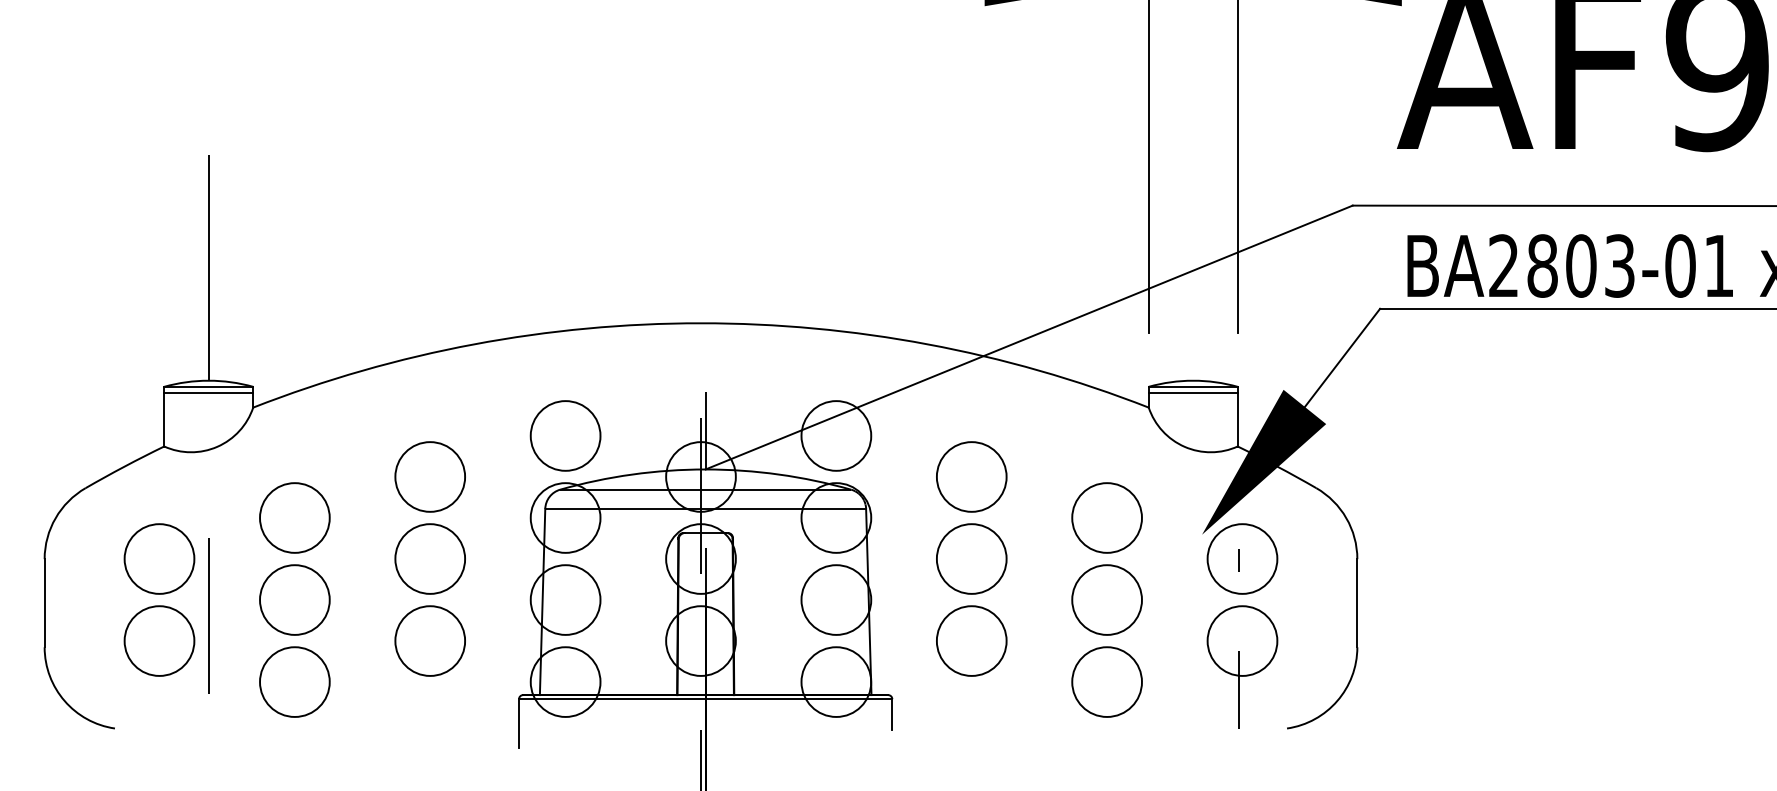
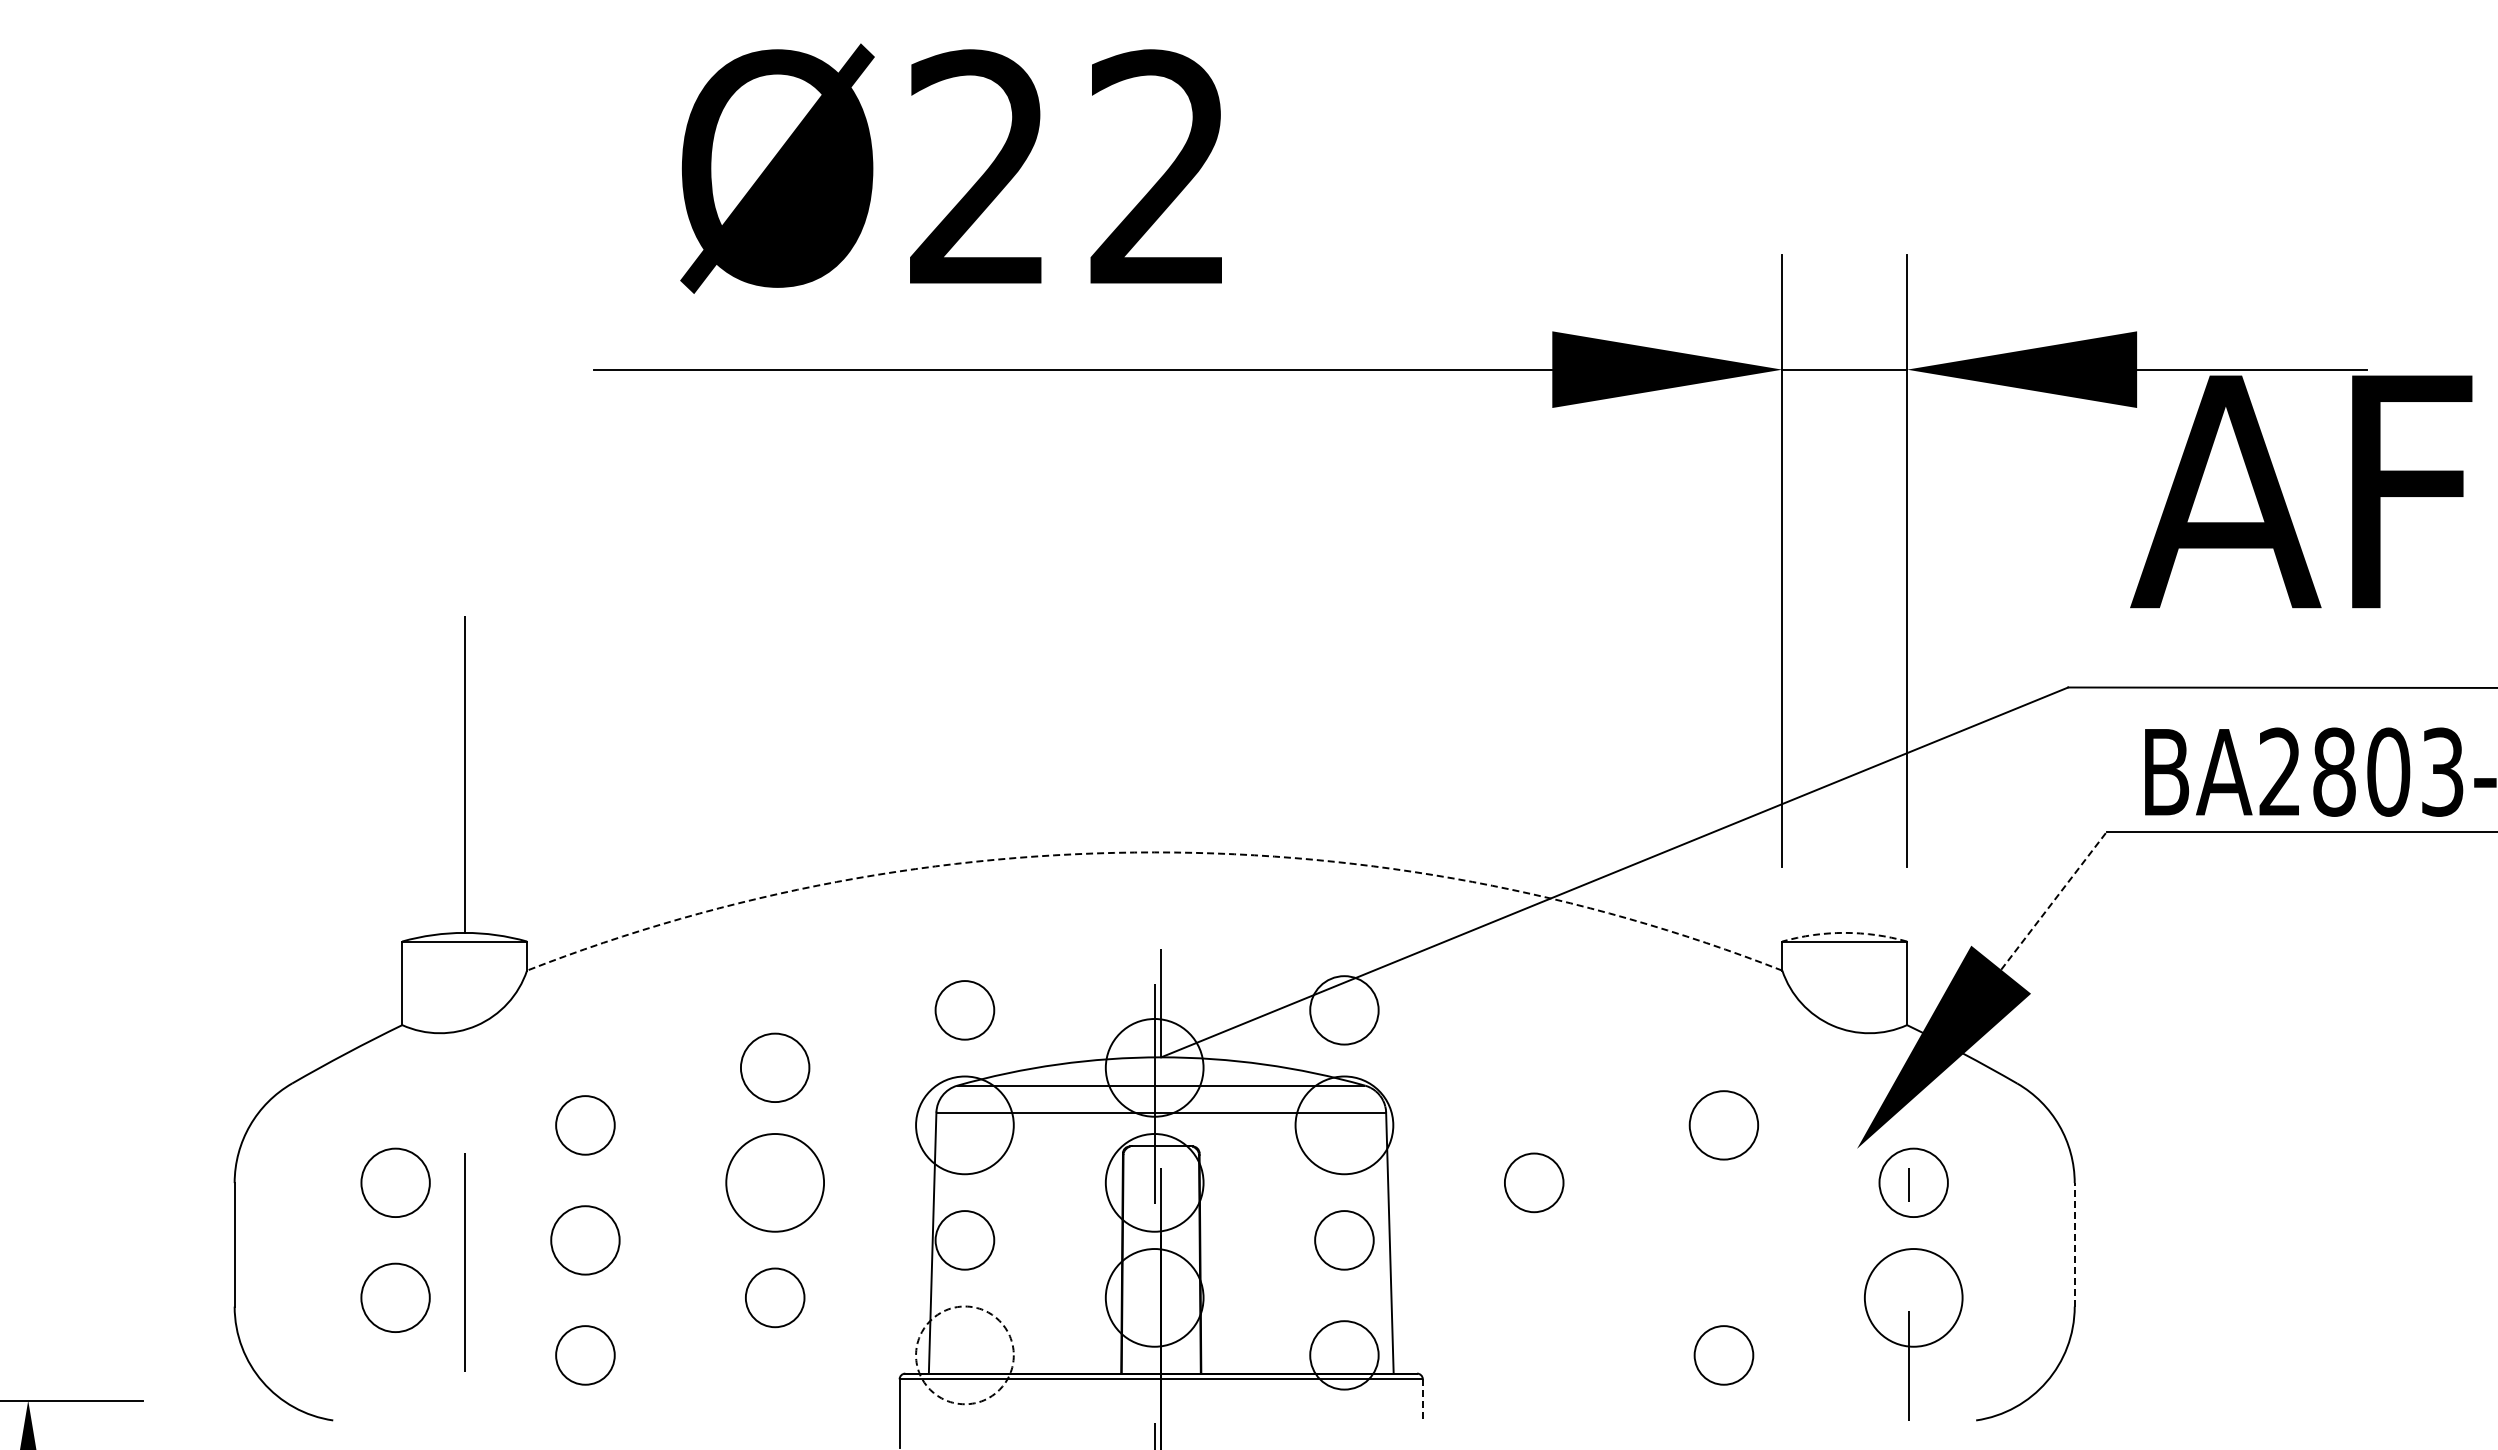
arc: (700, 323) -> (1154, 852), solid -> dashed
line: (1342, 357) -> (2053, 900), solid -> dashed
arc: (1193, 380) -> (1844, 932), solid -> dashed
line: (208, 393) -> (464, 950), removed
line: (1193, 393) -> (1844, 950), removed
circle: (565, 436) -> (964, 1010), size x0.6
circle: (836, 436) -> (1344, 1010), size x0.7
circle: (430, 476) -> (775, 1067), size x0.7
circle: (971, 476) -> (1533, 1067), removed
circle: (294, 518) -> (585, 1125), size x0.6
circle: (1106, 518) -> (1723, 1125), size x0.7
circle: (159, 558) -> (395, 1182), size x0.7
circle: (971, 558) -> (1534, 1182), size x0.6
circle: (1242, 558) -> (1913, 1182), size x0.7
circle: (294, 600) -> (585, 1240), size x0.7
circle: (565, 600) -> (964, 1240), size x0.6
circle: (836, 600) -> (1344, 1240), size x0.6
circle: (1106, 600) -> (1723, 1240), removed
line: (1357, 602) -> (2074, 1244), solid -> dashed
circle: (159, 640) -> (395, 1297), size x0.7
circle: (430, 640) -> (775, 1297), size x0.6
circle: (971, 640) -> (1533, 1297), removed
circle: (294, 682) -> (585, 1355), size x0.6
circle: (565, 682) -> (964, 1355), solid -> dashed
circle: (836, 682) -> (1344, 1355), size x0.7
circle: (1106, 682) -> (1723, 1355), size x0.6
line: (892, 714) -> (1422, 1400), solid -> dashed

